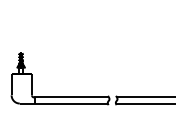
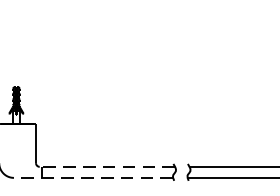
line: (71, 97) -> (107, 166), solid -> dashed
line: (63, 103) -> (92, 177), solid -> dashed

